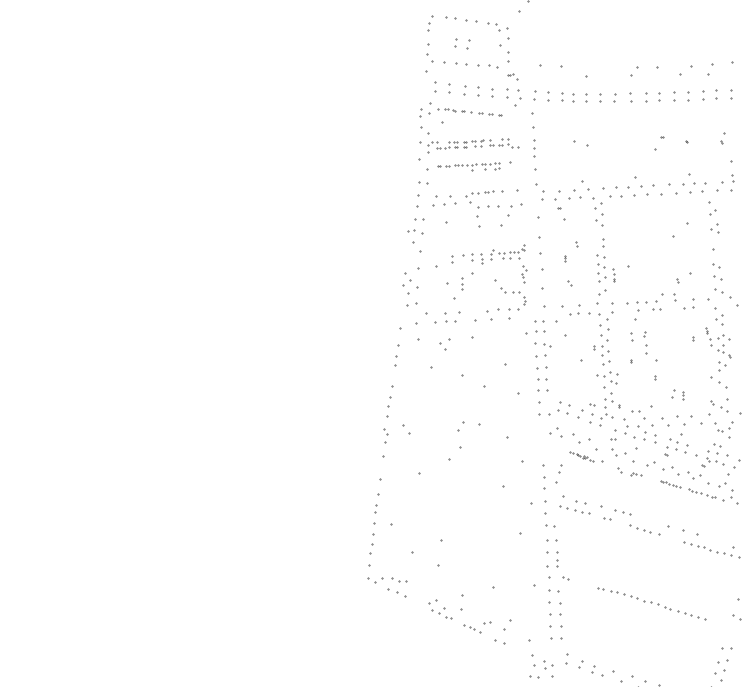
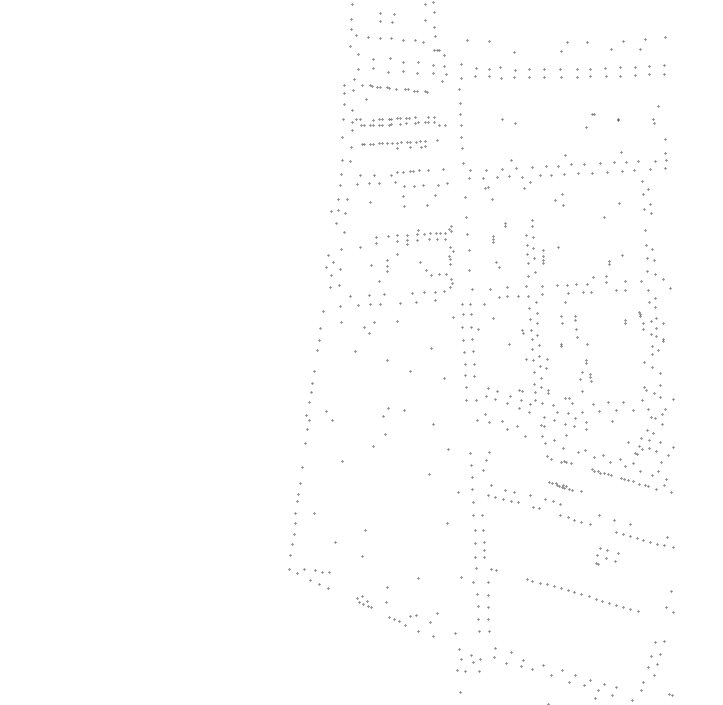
part: (435, 86) -> (359, 62), size x1.6
part: (464, 90) -> (389, 66), size x1.6
part: (492, 92) -> (418, 68), size x1.6
part: (534, 95) -> (461, 71), size x1.6
part: (573, 97) -> (501, 73), size x1.6
part: (722, 138) -> (655, 115), size x1.6
part: (534, 148) -> (461, 125), size x1.4
part: (599, 219) -> (559, 199), moved
part: (677, 394) -> (585, 376), moved
part: (638, 414) -> (568, 400), size x0.6
part: (676, 447) -> (606, 556), moved
part: (586, 456) -> (565, 486), moved
part: (553, 590) -> (481, 582), size x1.6
part: (440, 609) -> (364, 601), size x0.6
part: (499, 641) -> (425, 634), size x1.6
part: (580, 664) -> (508, 658), size x1.6

